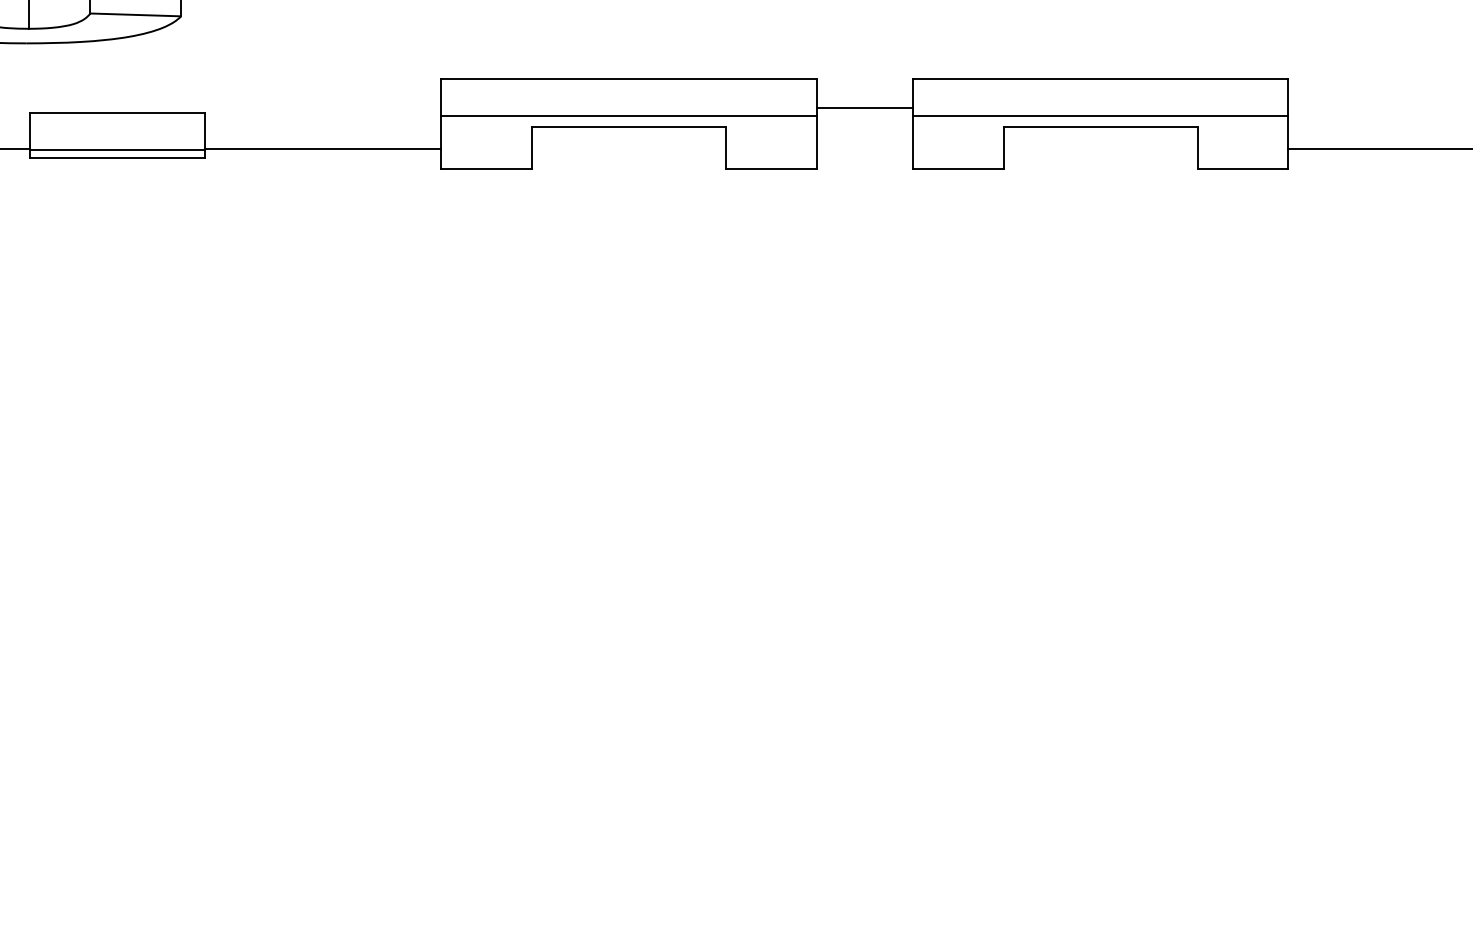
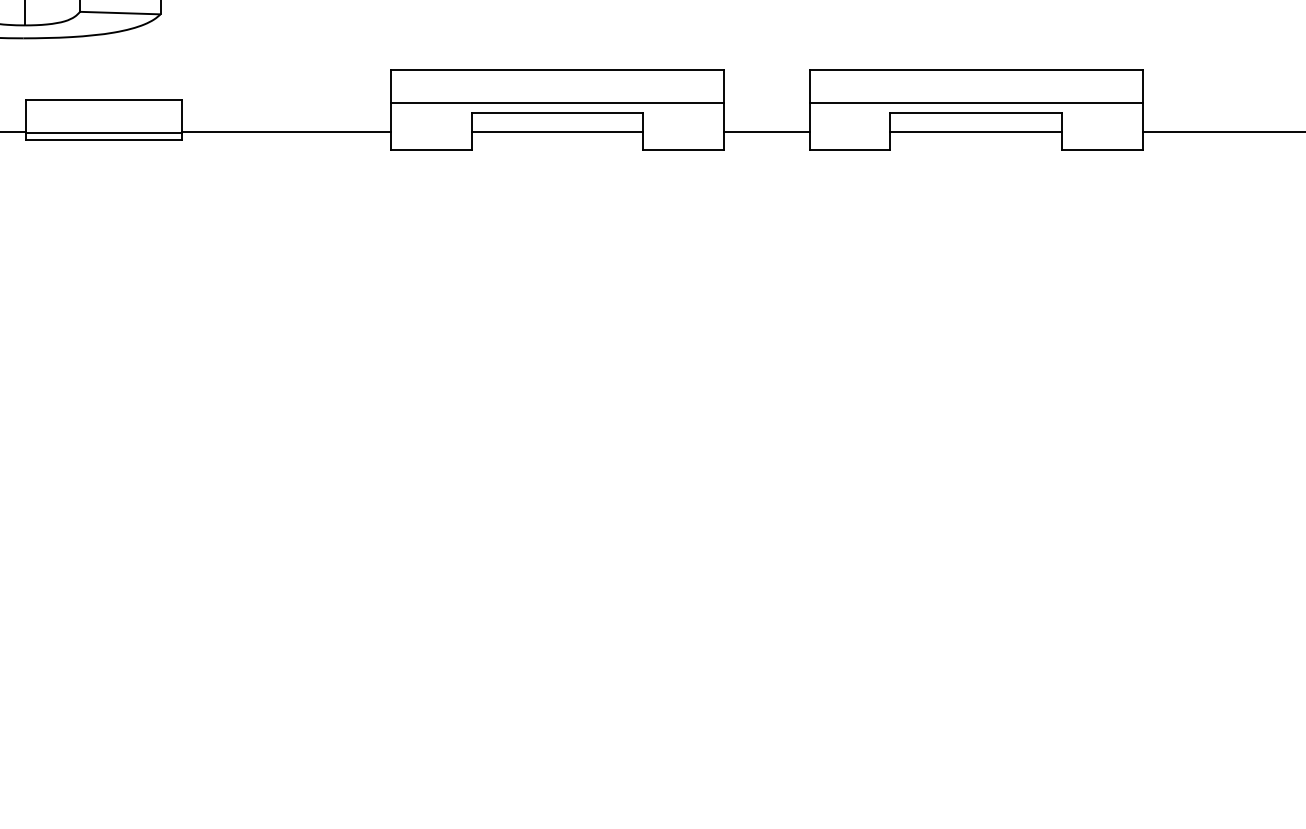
line: (864, 107) -> (766, 131), moved
line: (628, 148) -> (557, 131), added
line: (1101, 148) -> (976, 131), added

